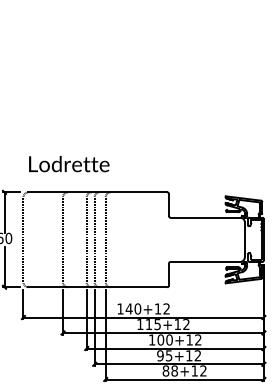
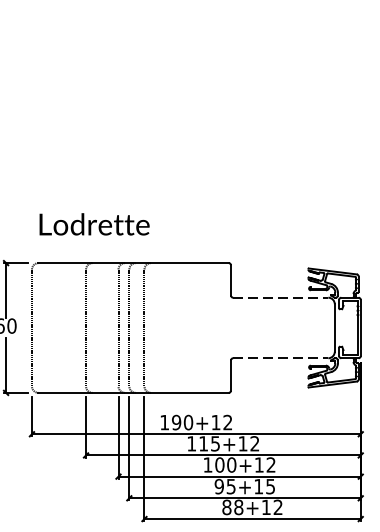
line: (205, 217) -> (280, 297), solid -> dashed
line: (205, 261) -> (280, 357), solid -> dashed
text: (128, 308) -> (175, 421), 140+12 -> 190+12
text: (197, 355) -> (270, 486), 95+12 -> 95+15

